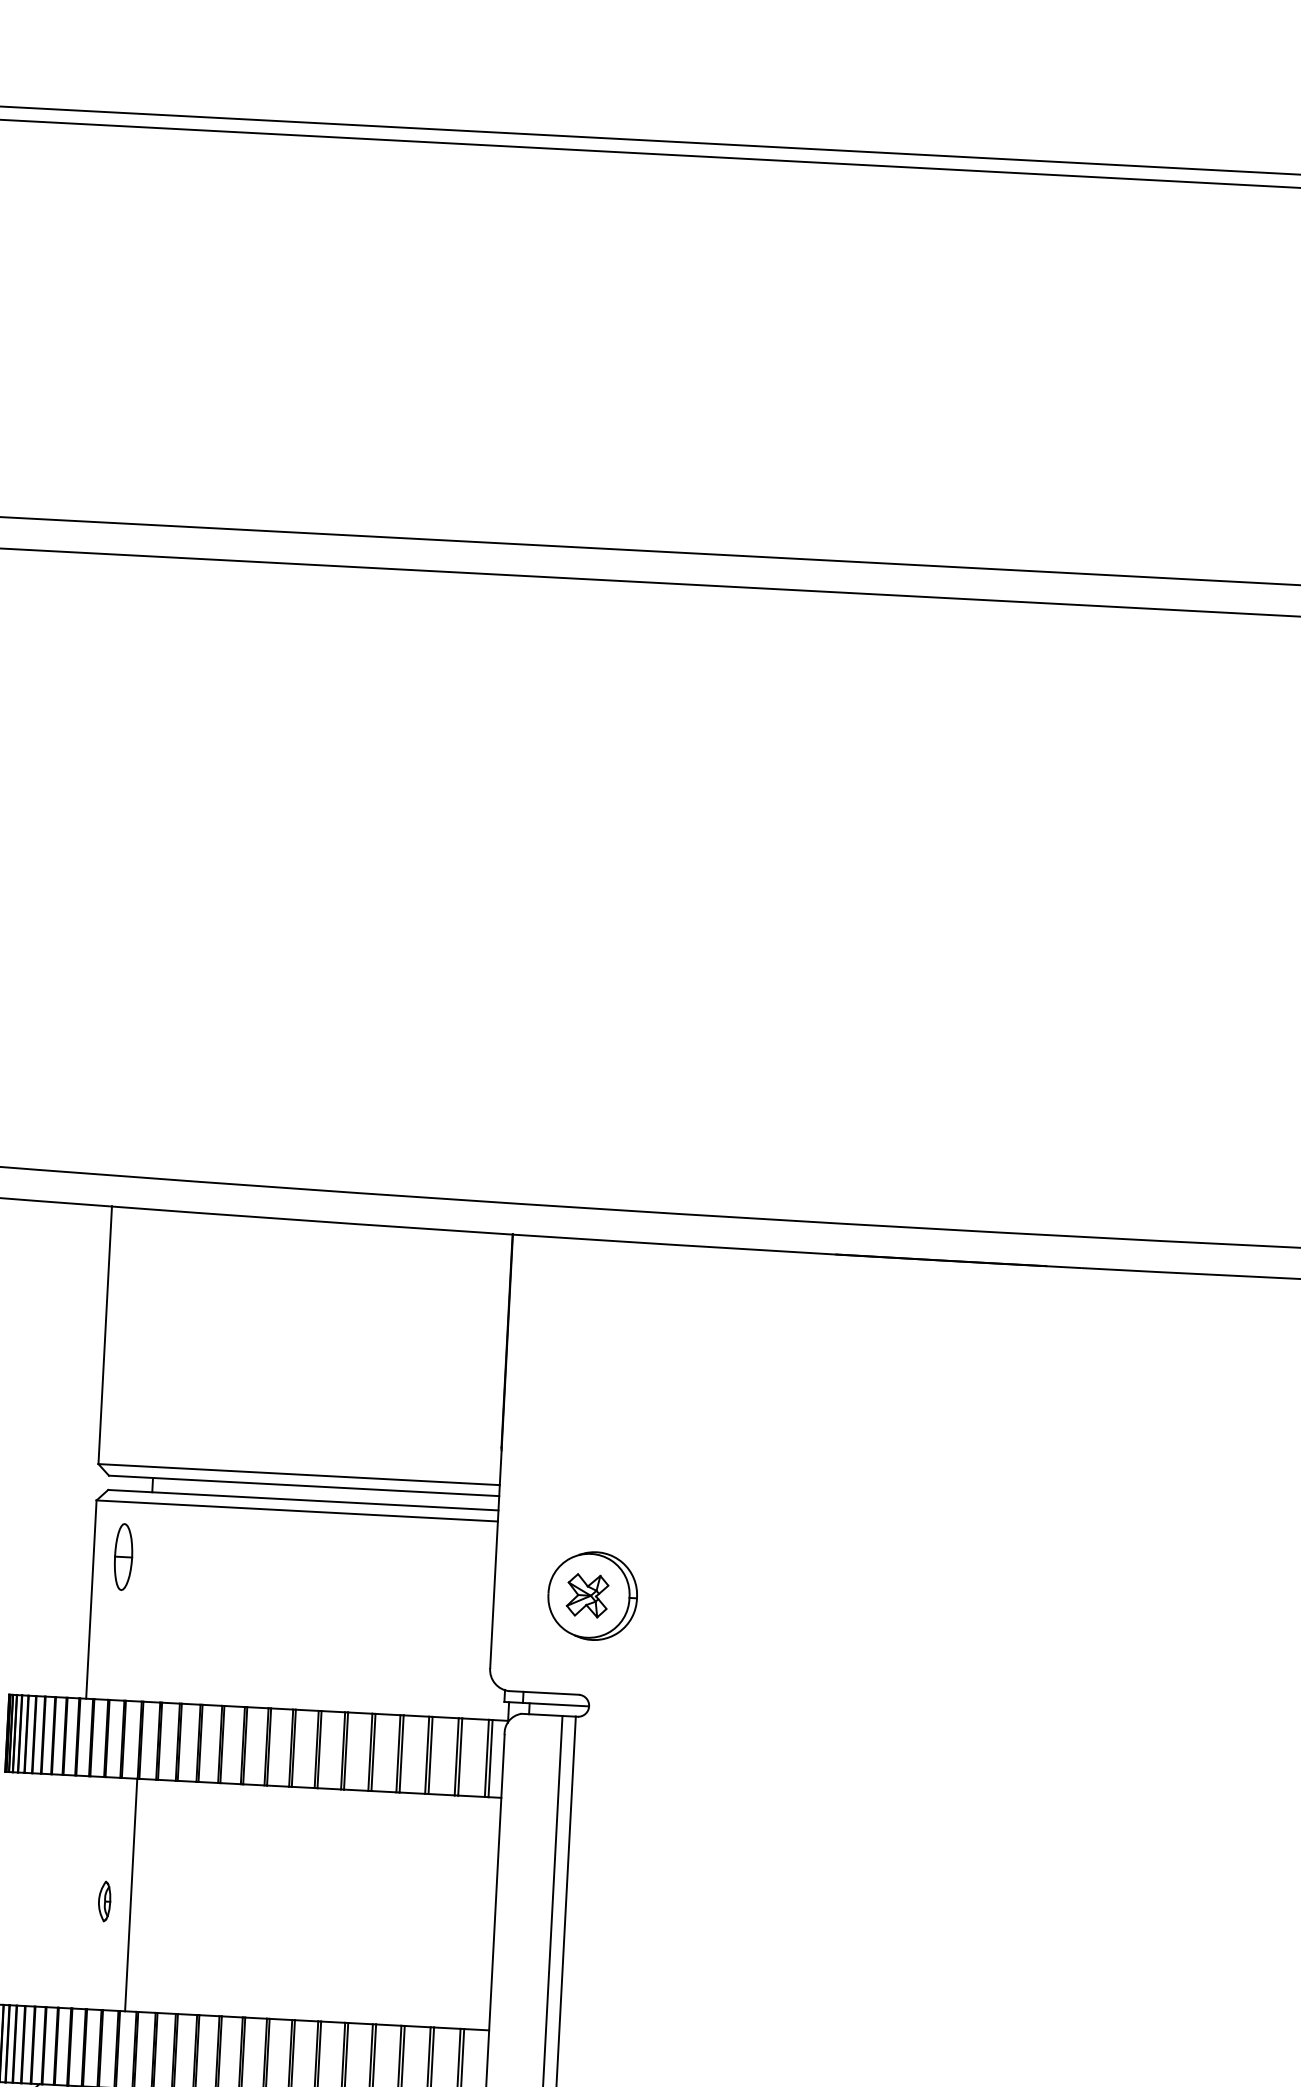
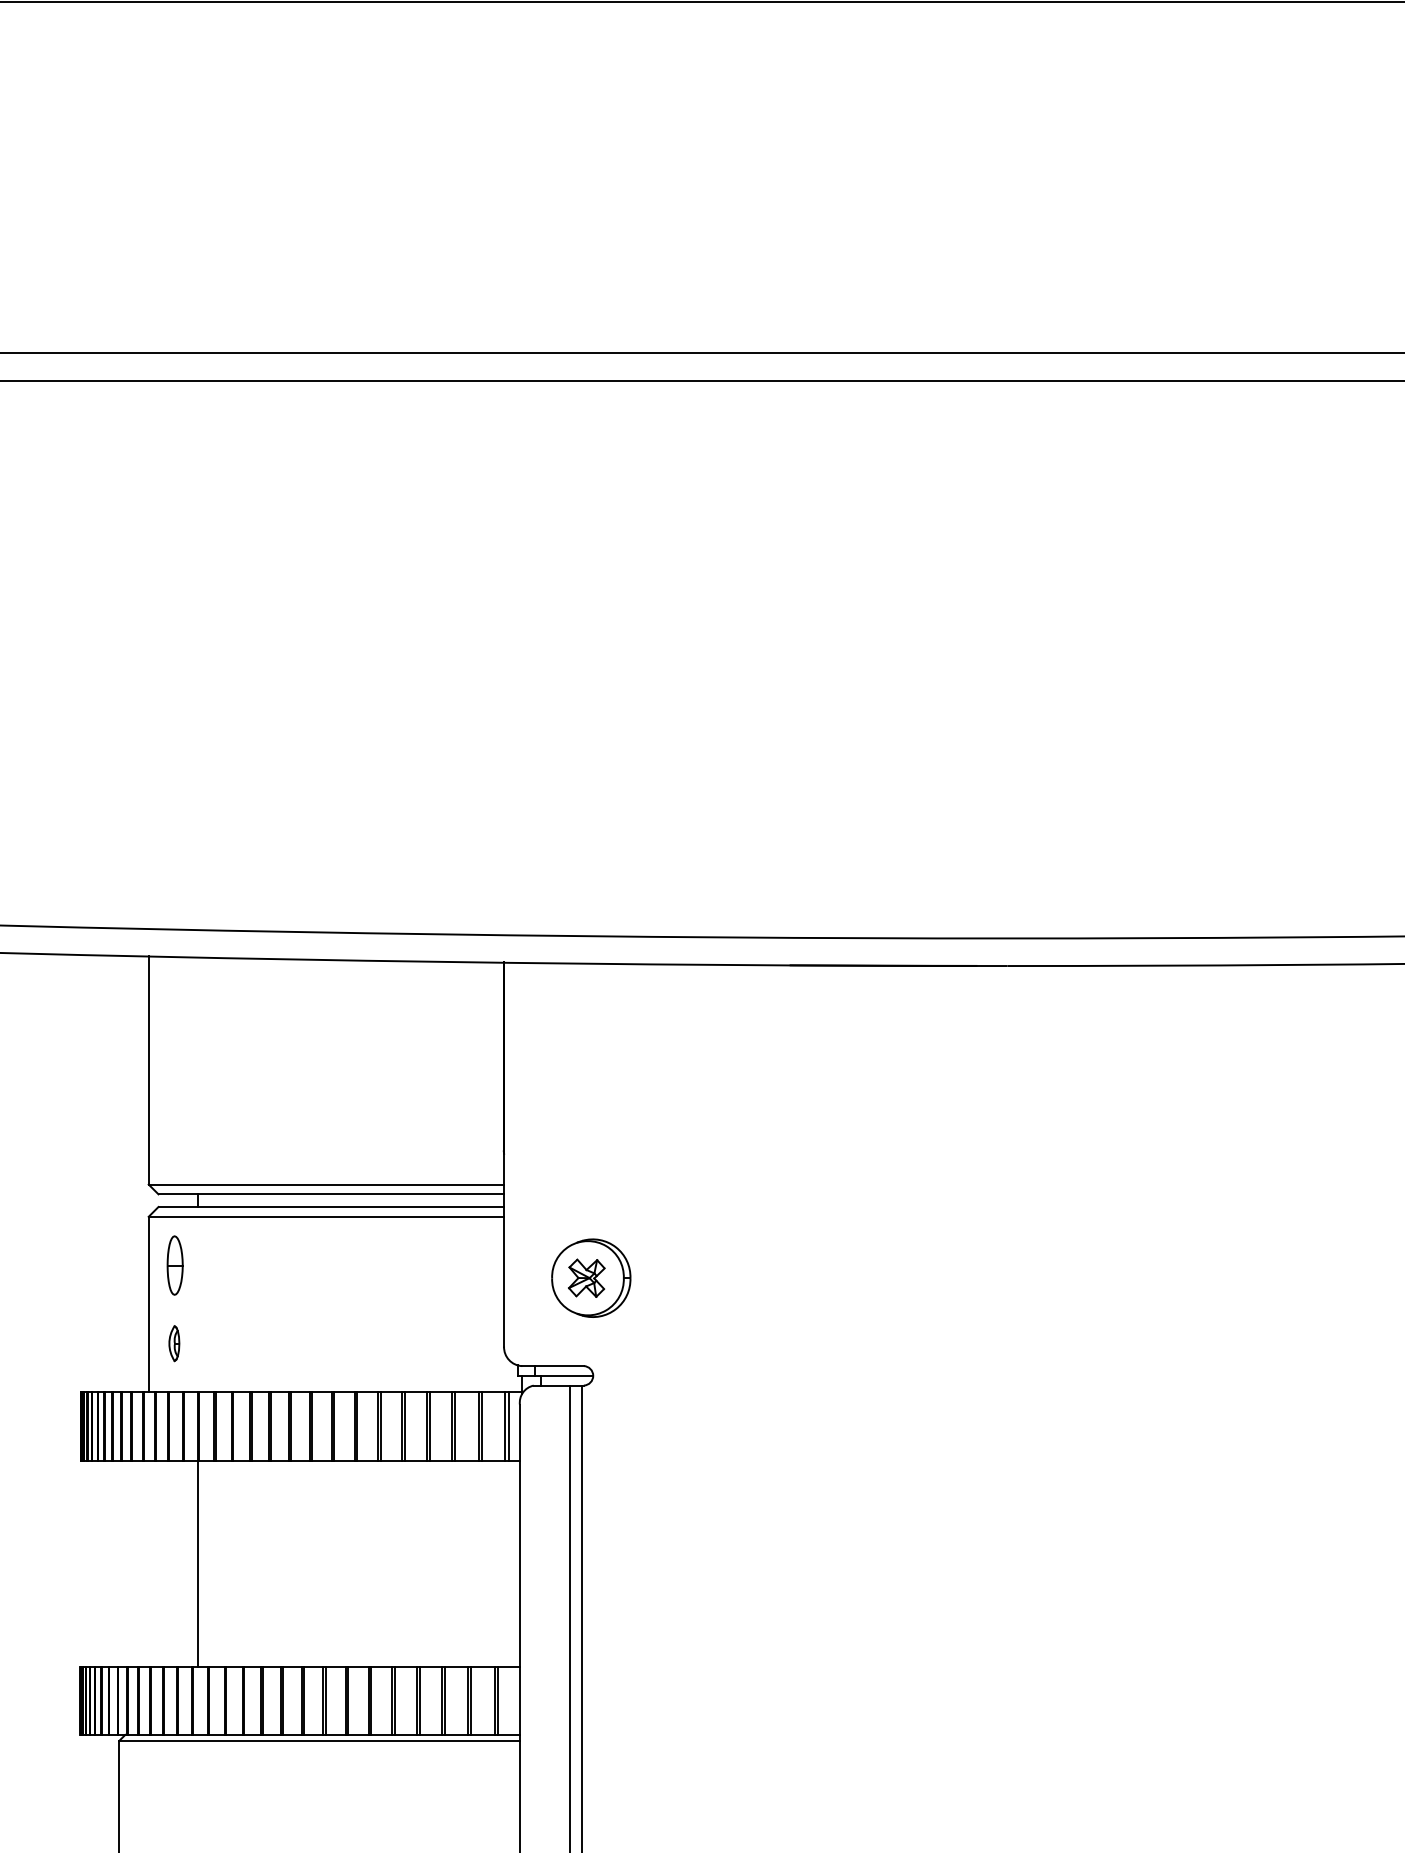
part: (104, 1901) -> (174, 1343), moved

